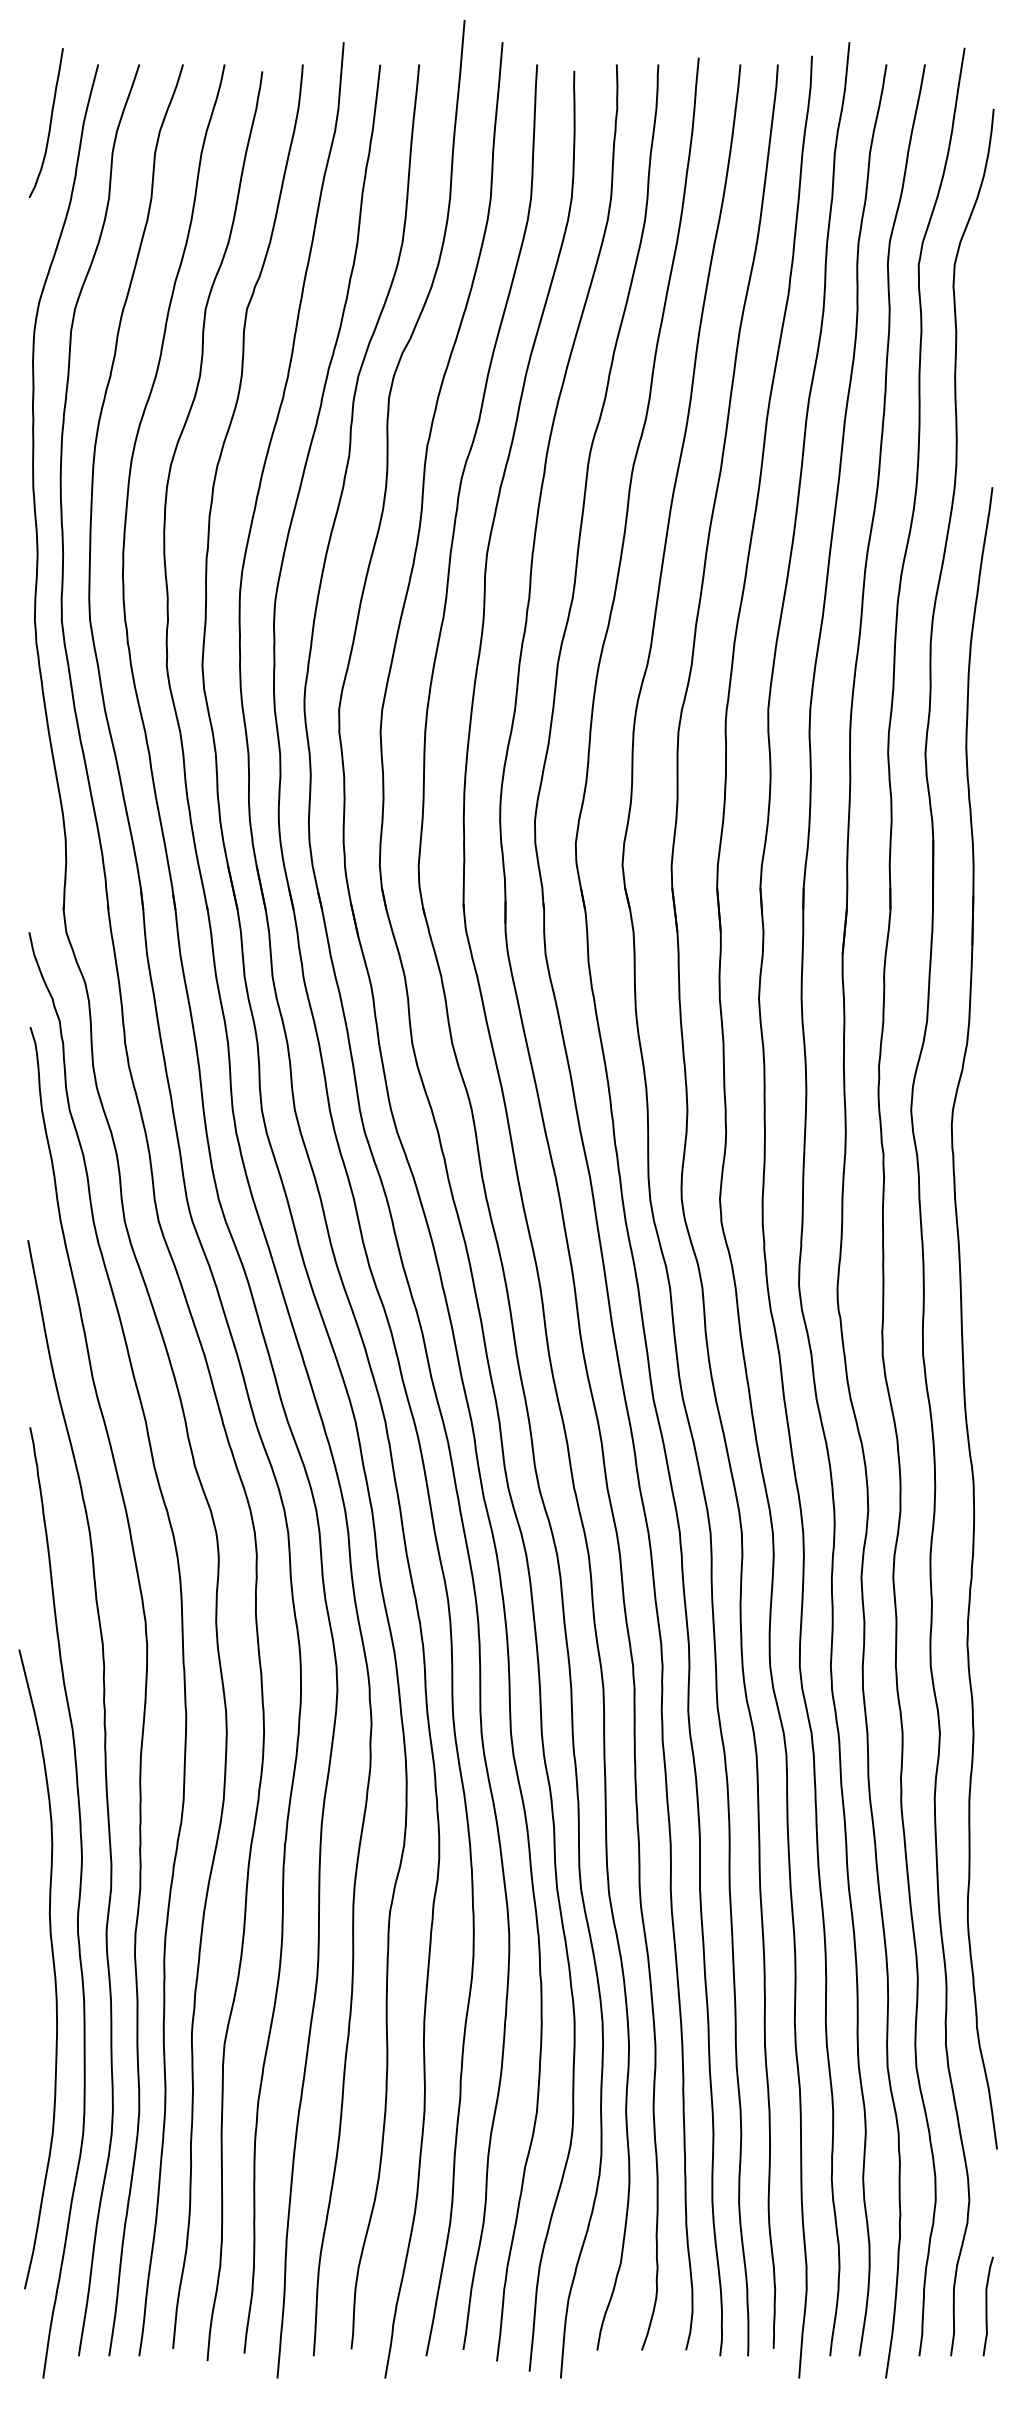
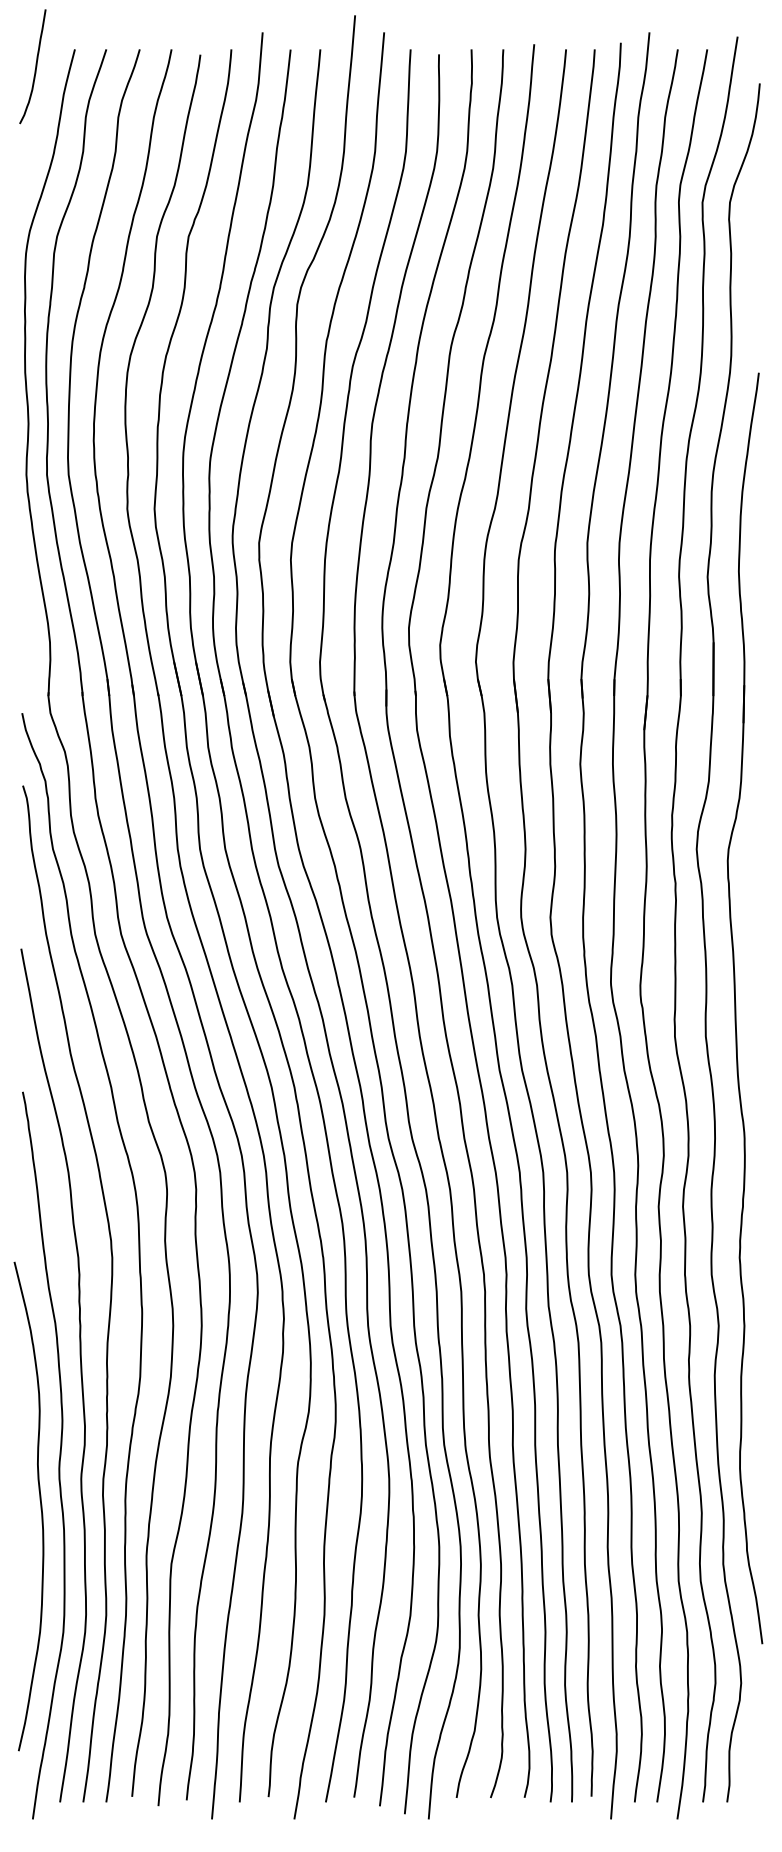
curve: (49, 122) -> (35, 66), moved
curve: (987, 2306) -> (755, 1764), removed

